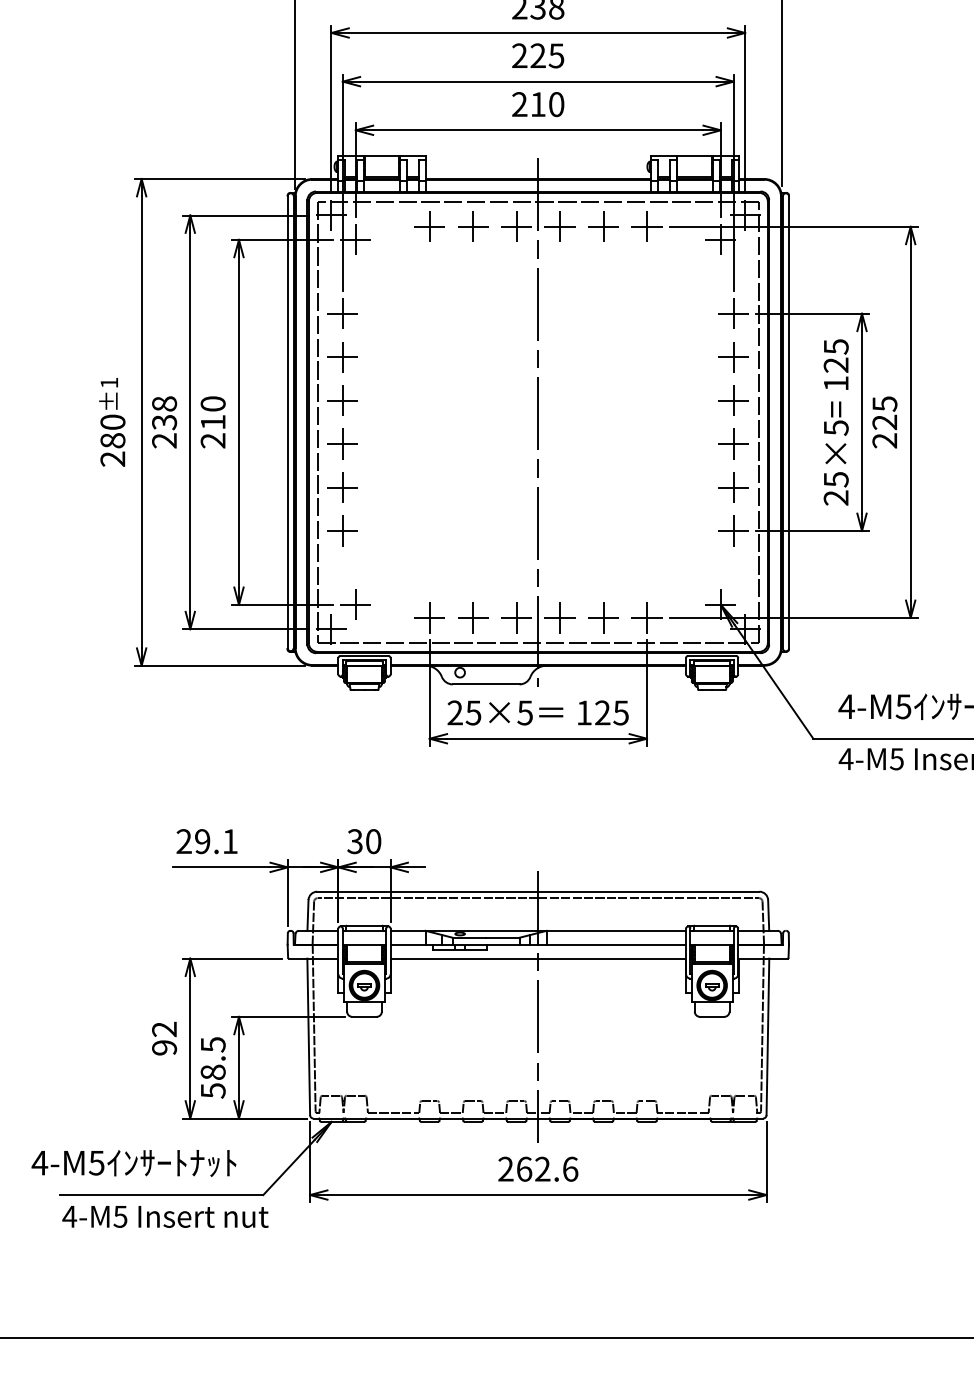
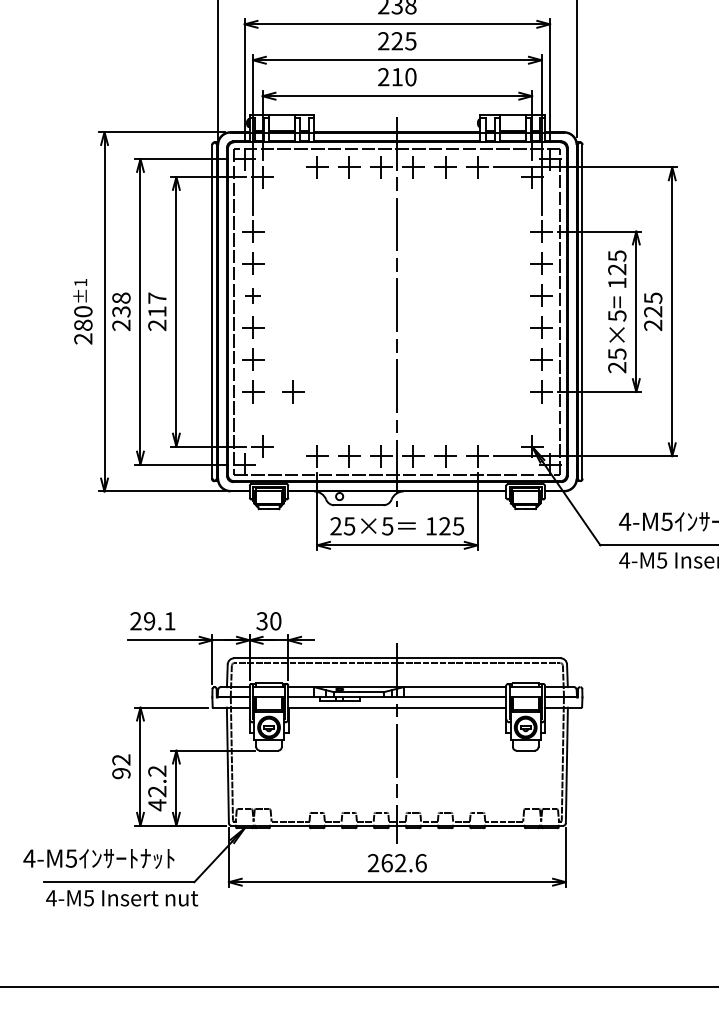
part: (343, 400) -> (253, 295), size x0.7
text: (213, 403) -> (157, 297), 210 -> 217
part: (397, 530) -> (293, 391), added
text: (213, 1068) -> (157, 788), 58.5 -> 42.2

